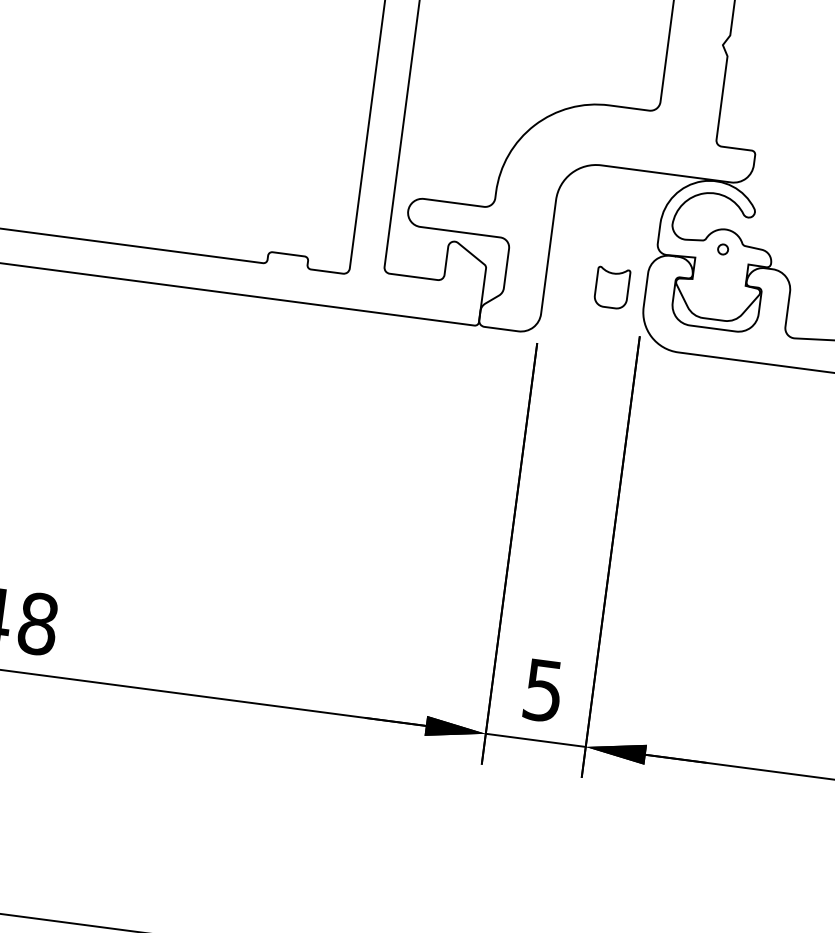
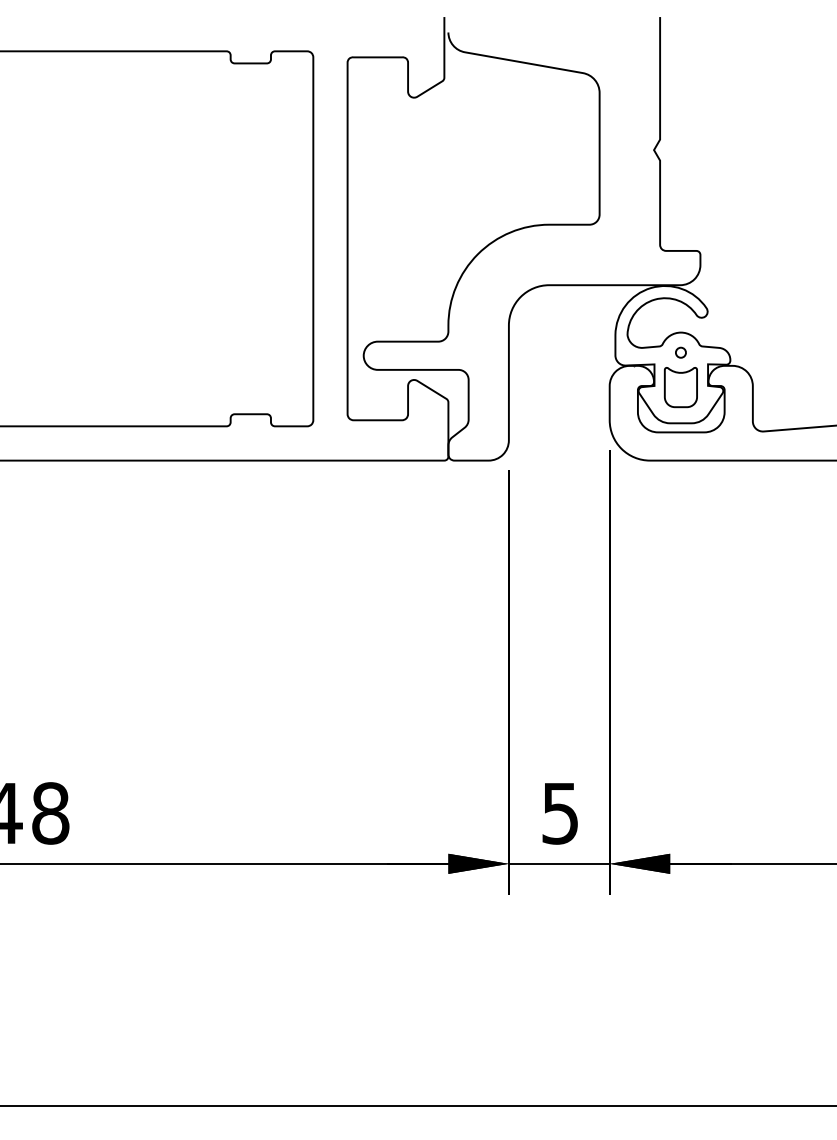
part: (611, 288) -> (680, 387), moved

